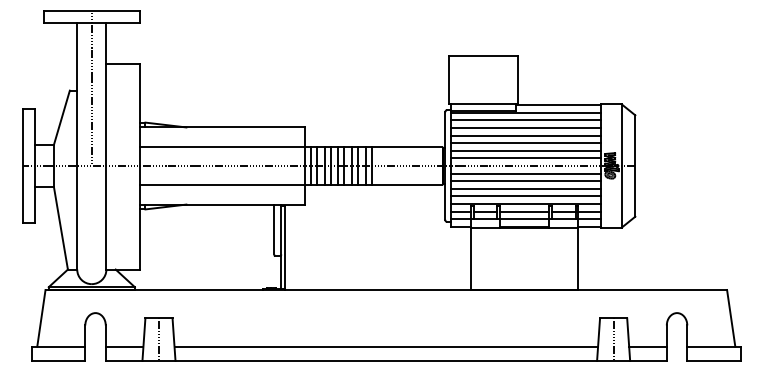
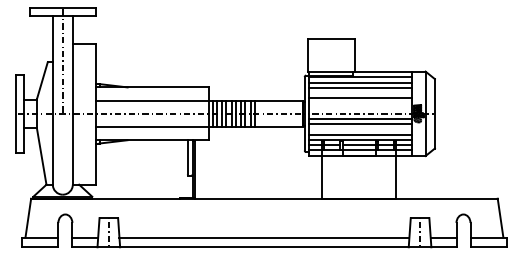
line: (525, 134) -> (359, 92), removed
line: (525, 150) -> (359, 103), removed
line: (525, 158) -> (359, 108), removed
line: (525, 188) -> (359, 129), removed

